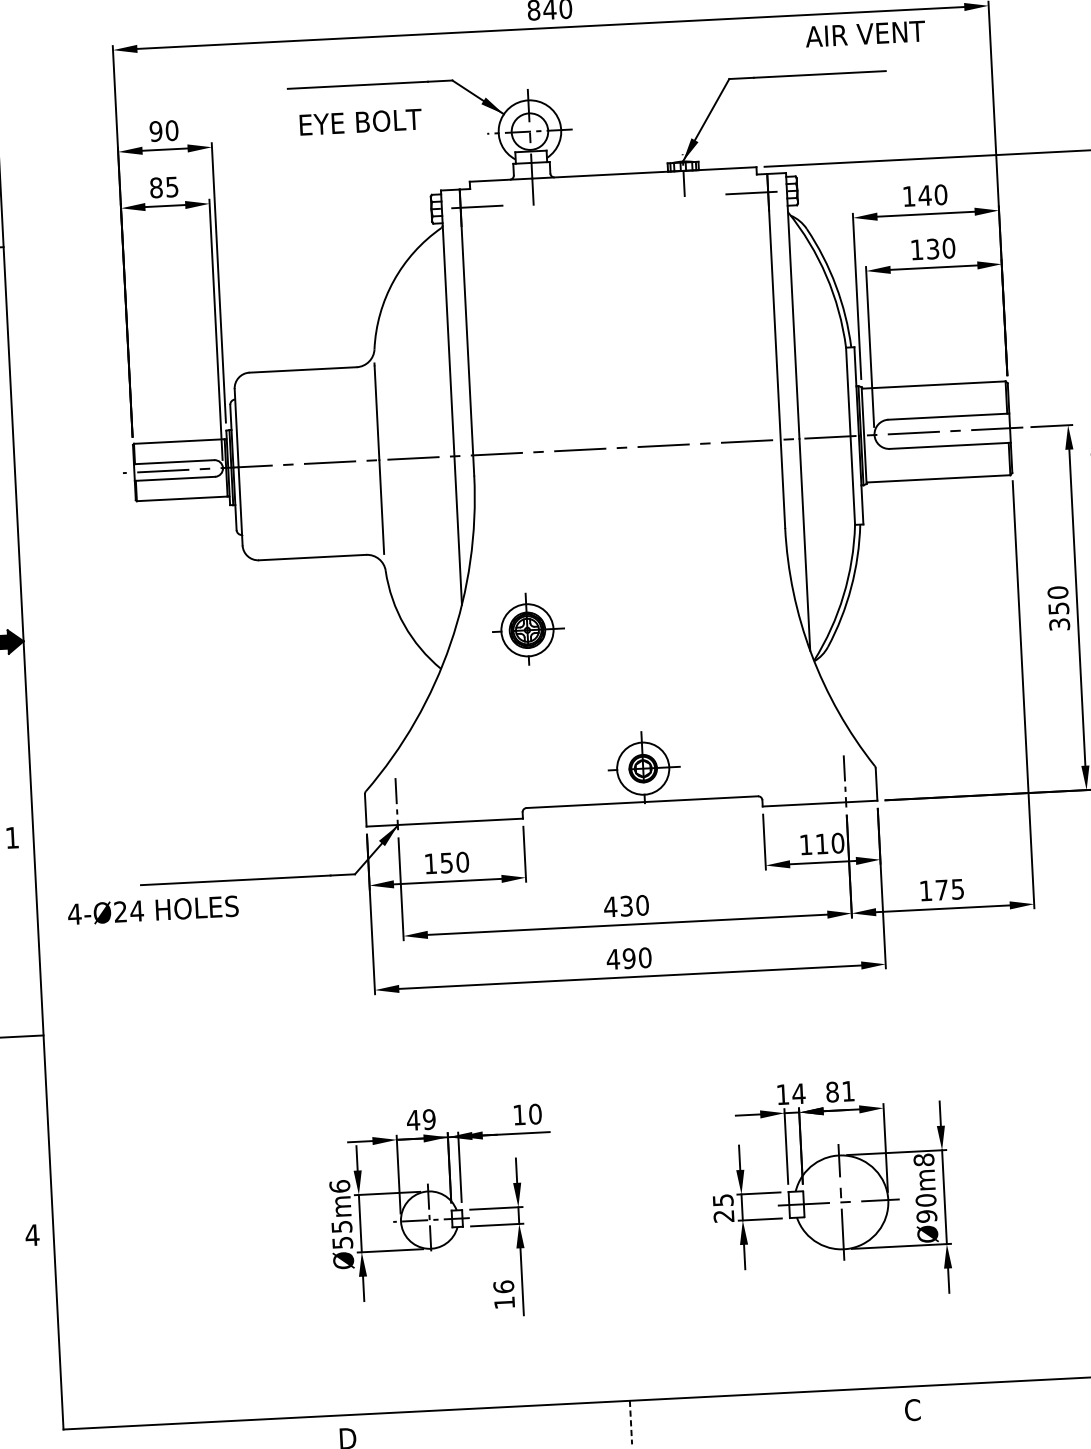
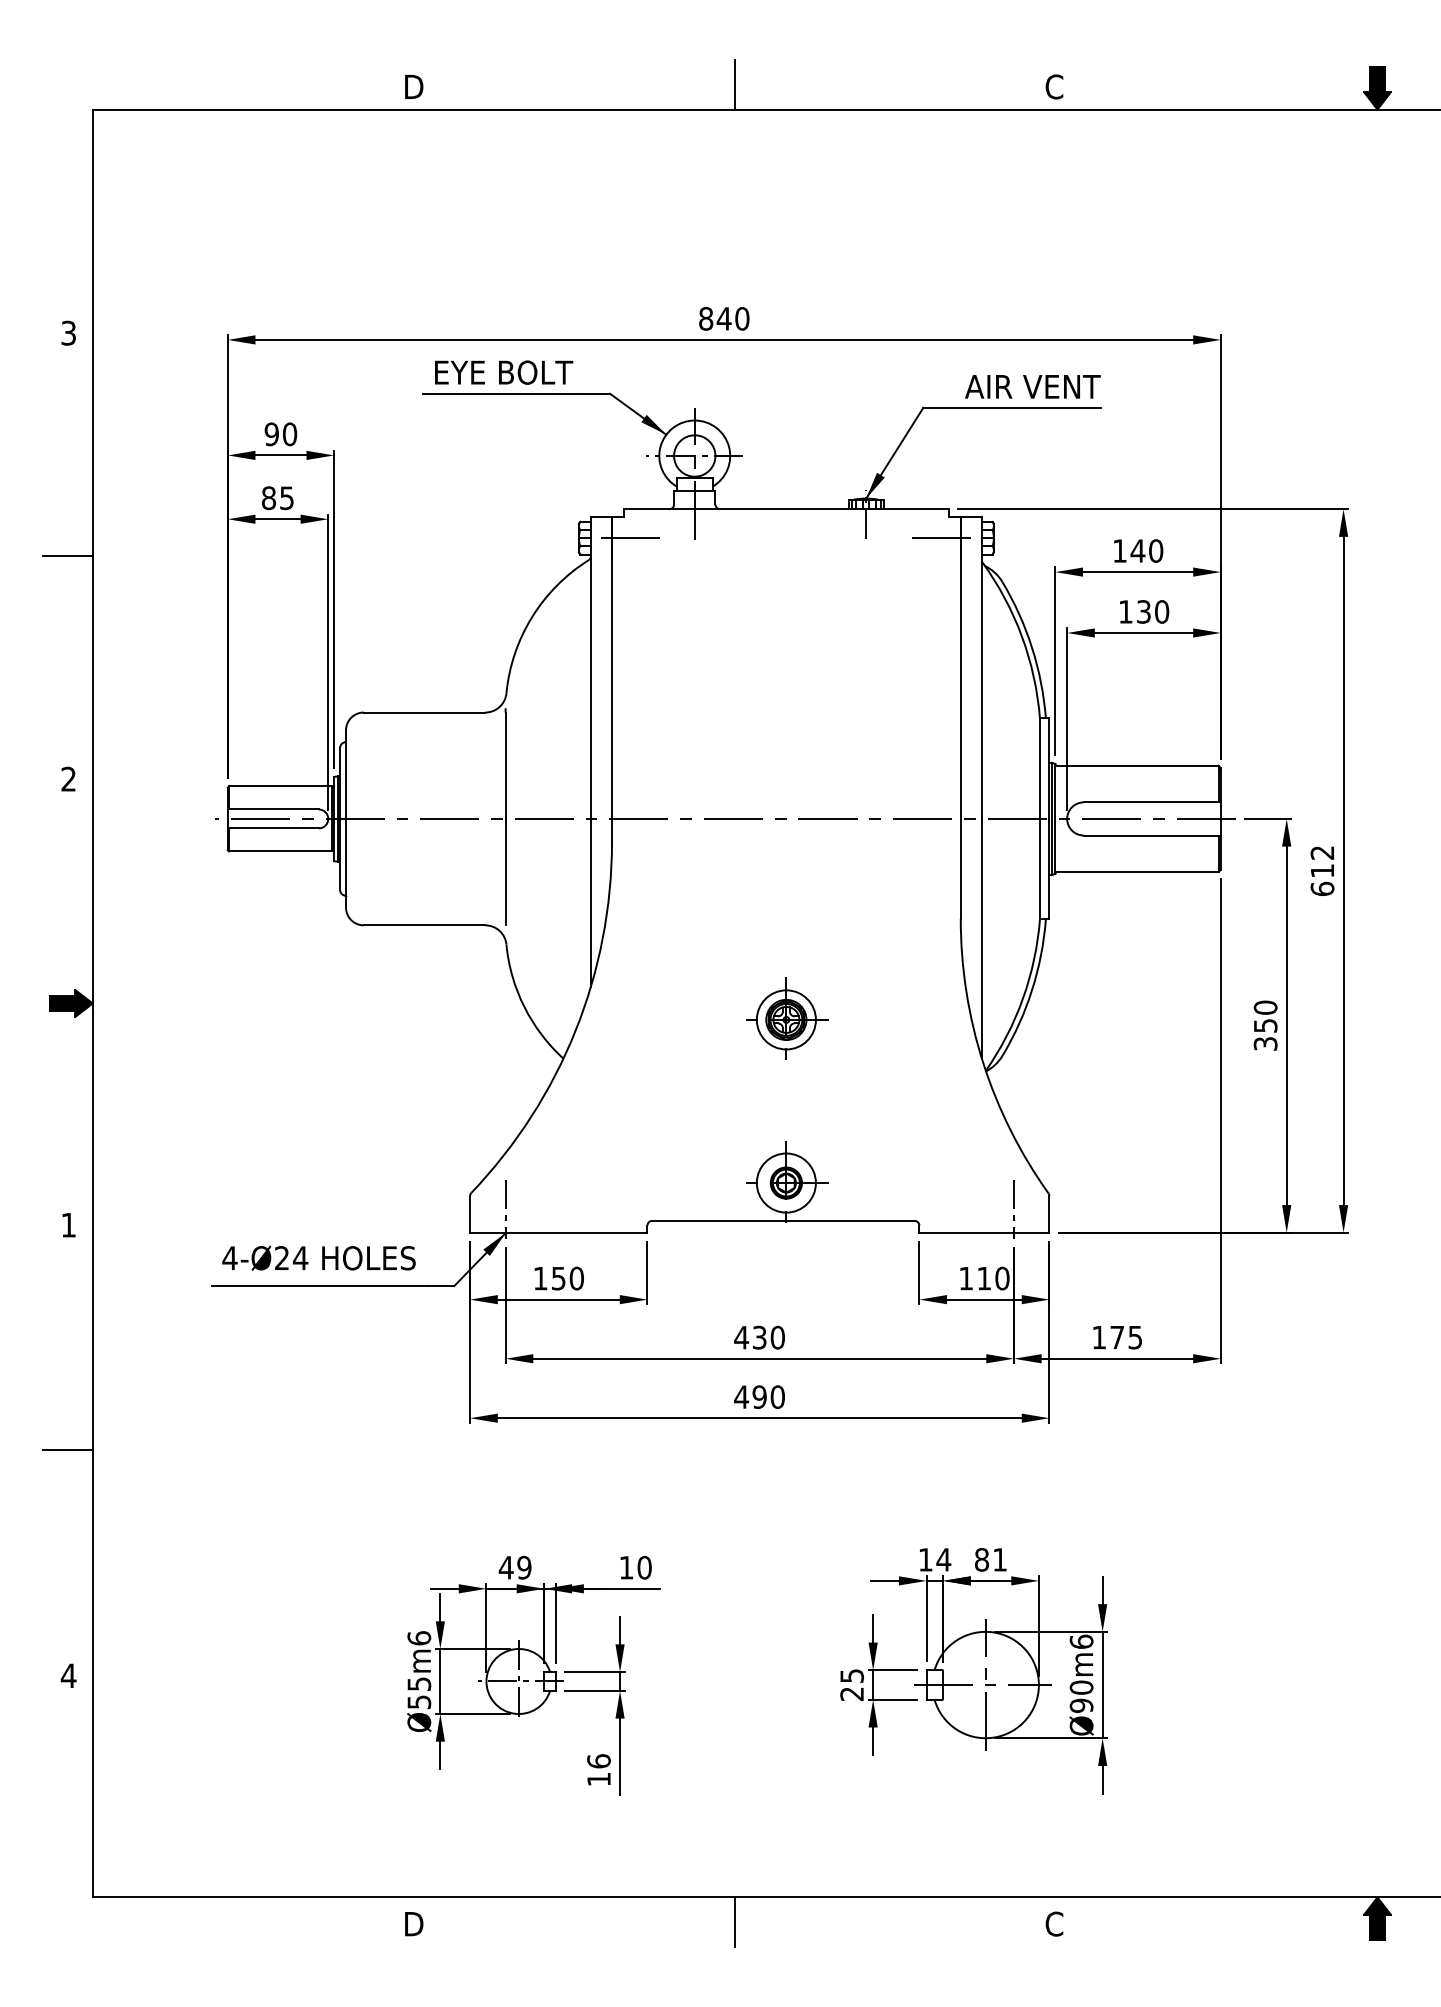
text: (865, 33) -> (1032, 386), moved
text: (361, 122) -> (504, 372), moved
part: (528, 629) -> (787, 1018), moved
text: (152, 909) -> (318, 1257), moved
text: (923, 1159) -> (1081, 1641), Ø90m8 -> Ø90m6
line: (631, 1422) -> (735, 1922), dashed -> solid

